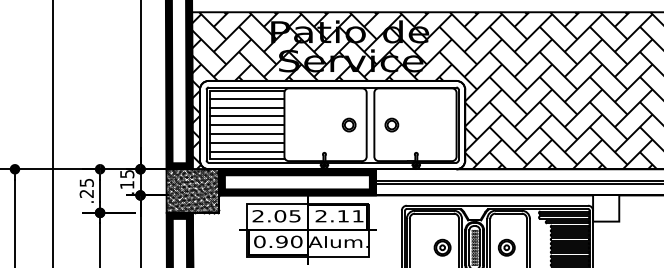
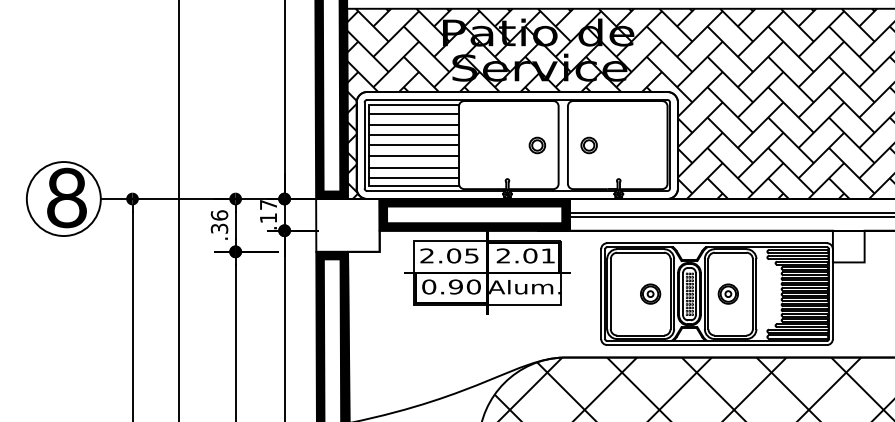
text: (127, 173) -> (268, 204), .15 -> .17
text: (86, 187) -> (219, 221), .25 -> .36
hatch: (192, 191) -> (347, 225), removed
text: (343, 215) -> (530, 255), 2.11 -> 2.01

